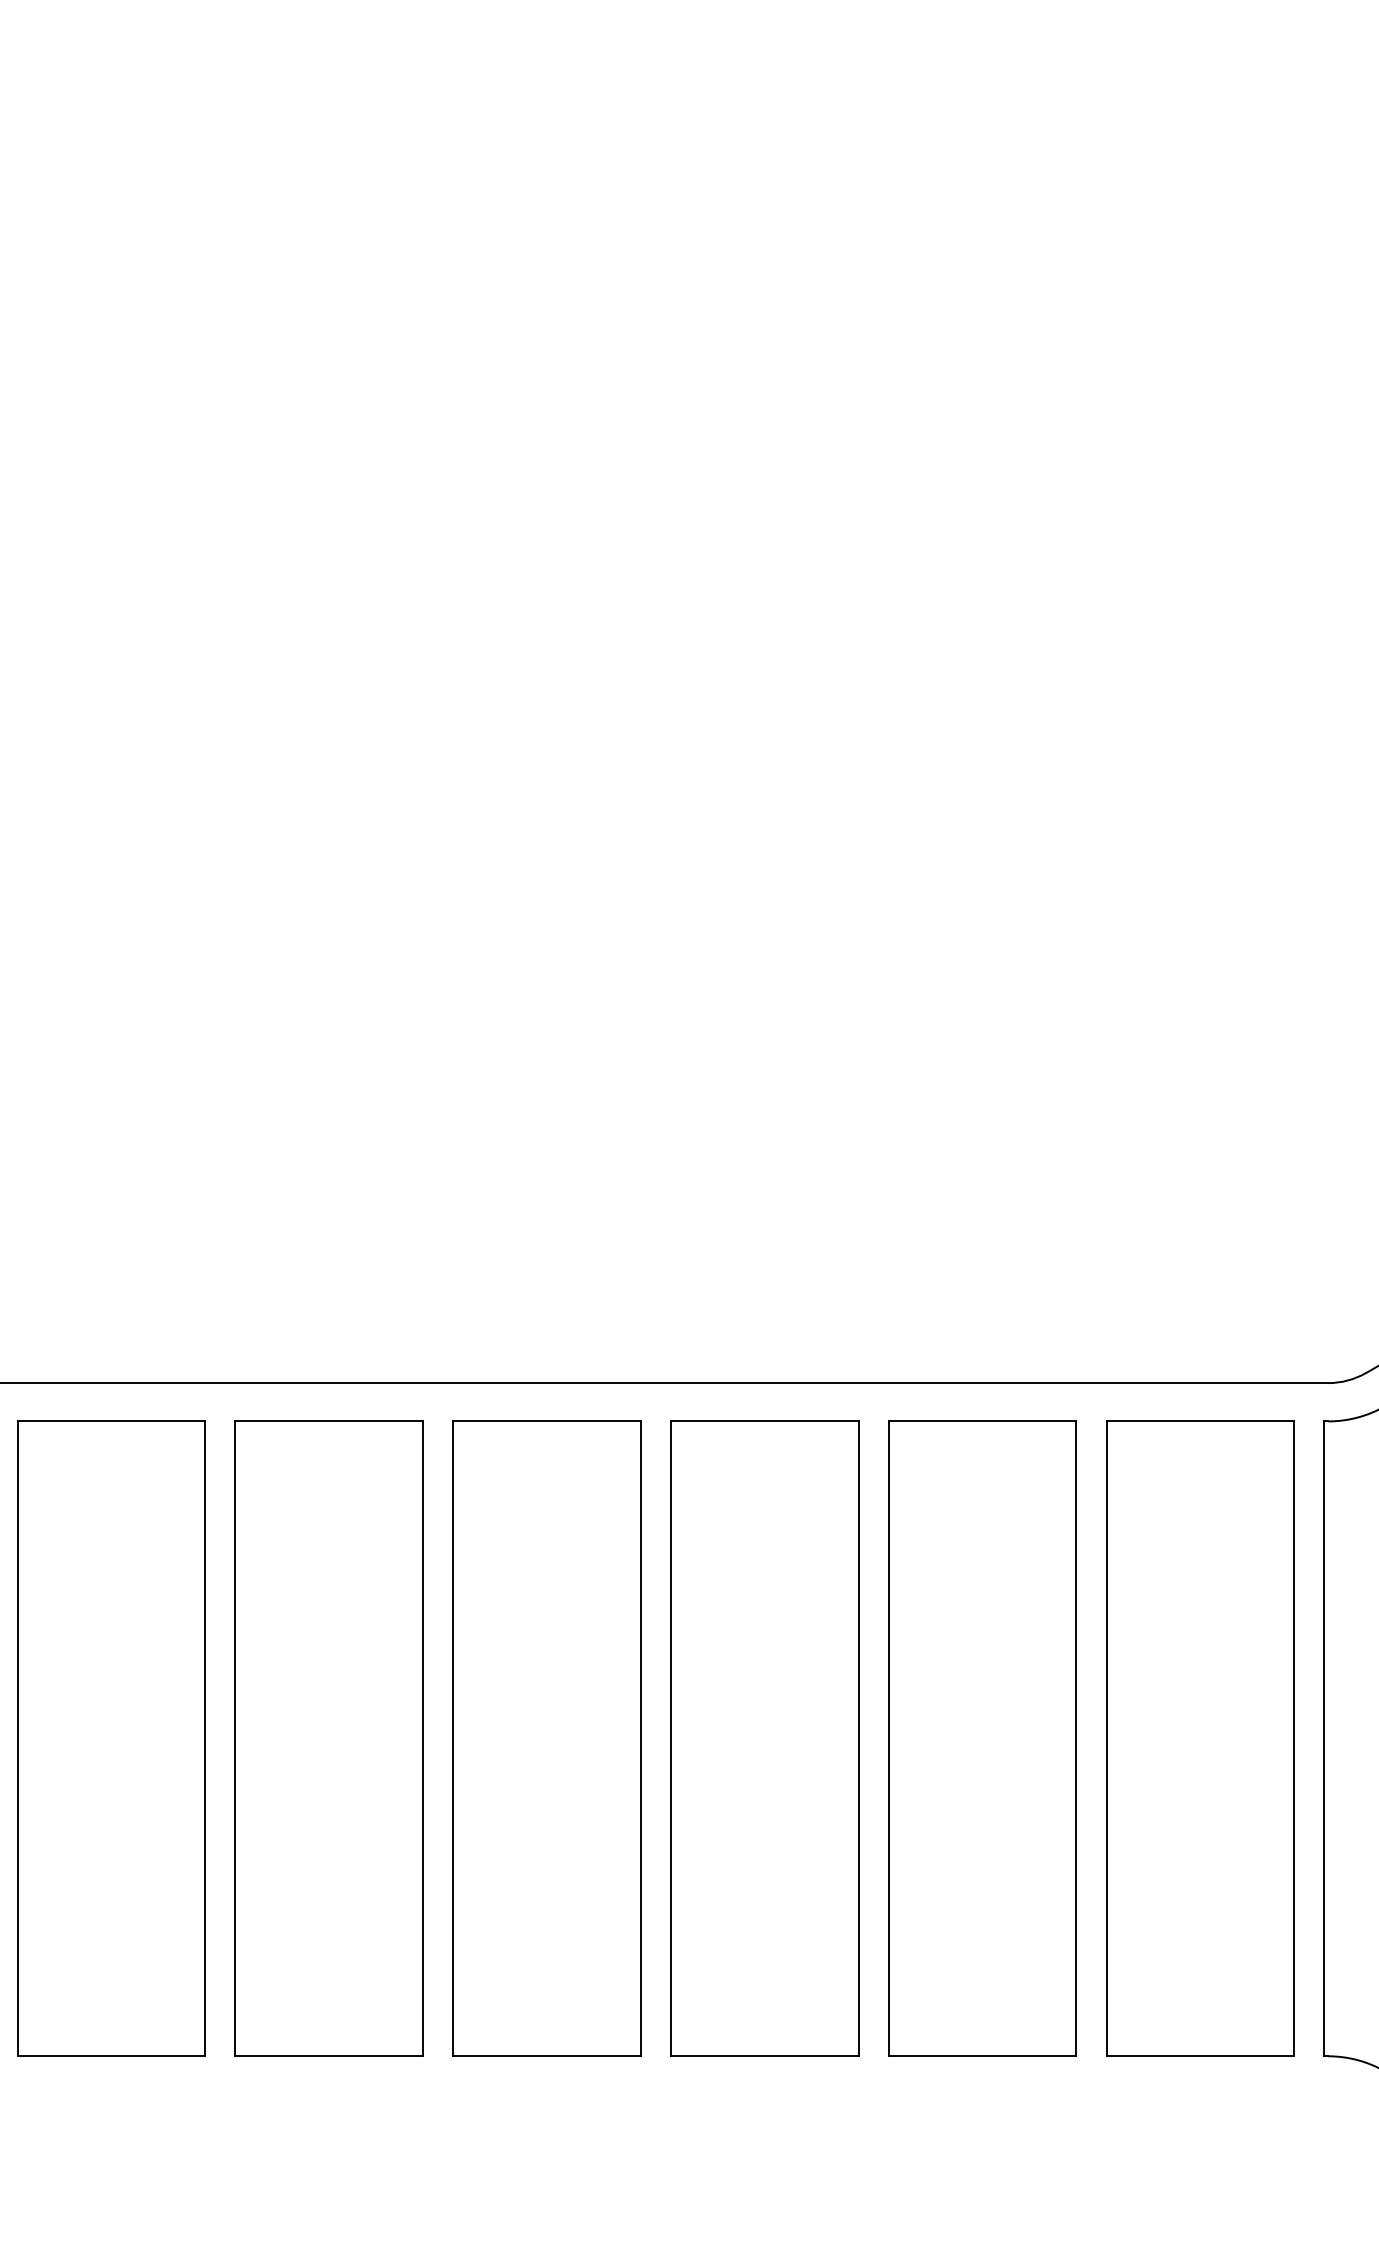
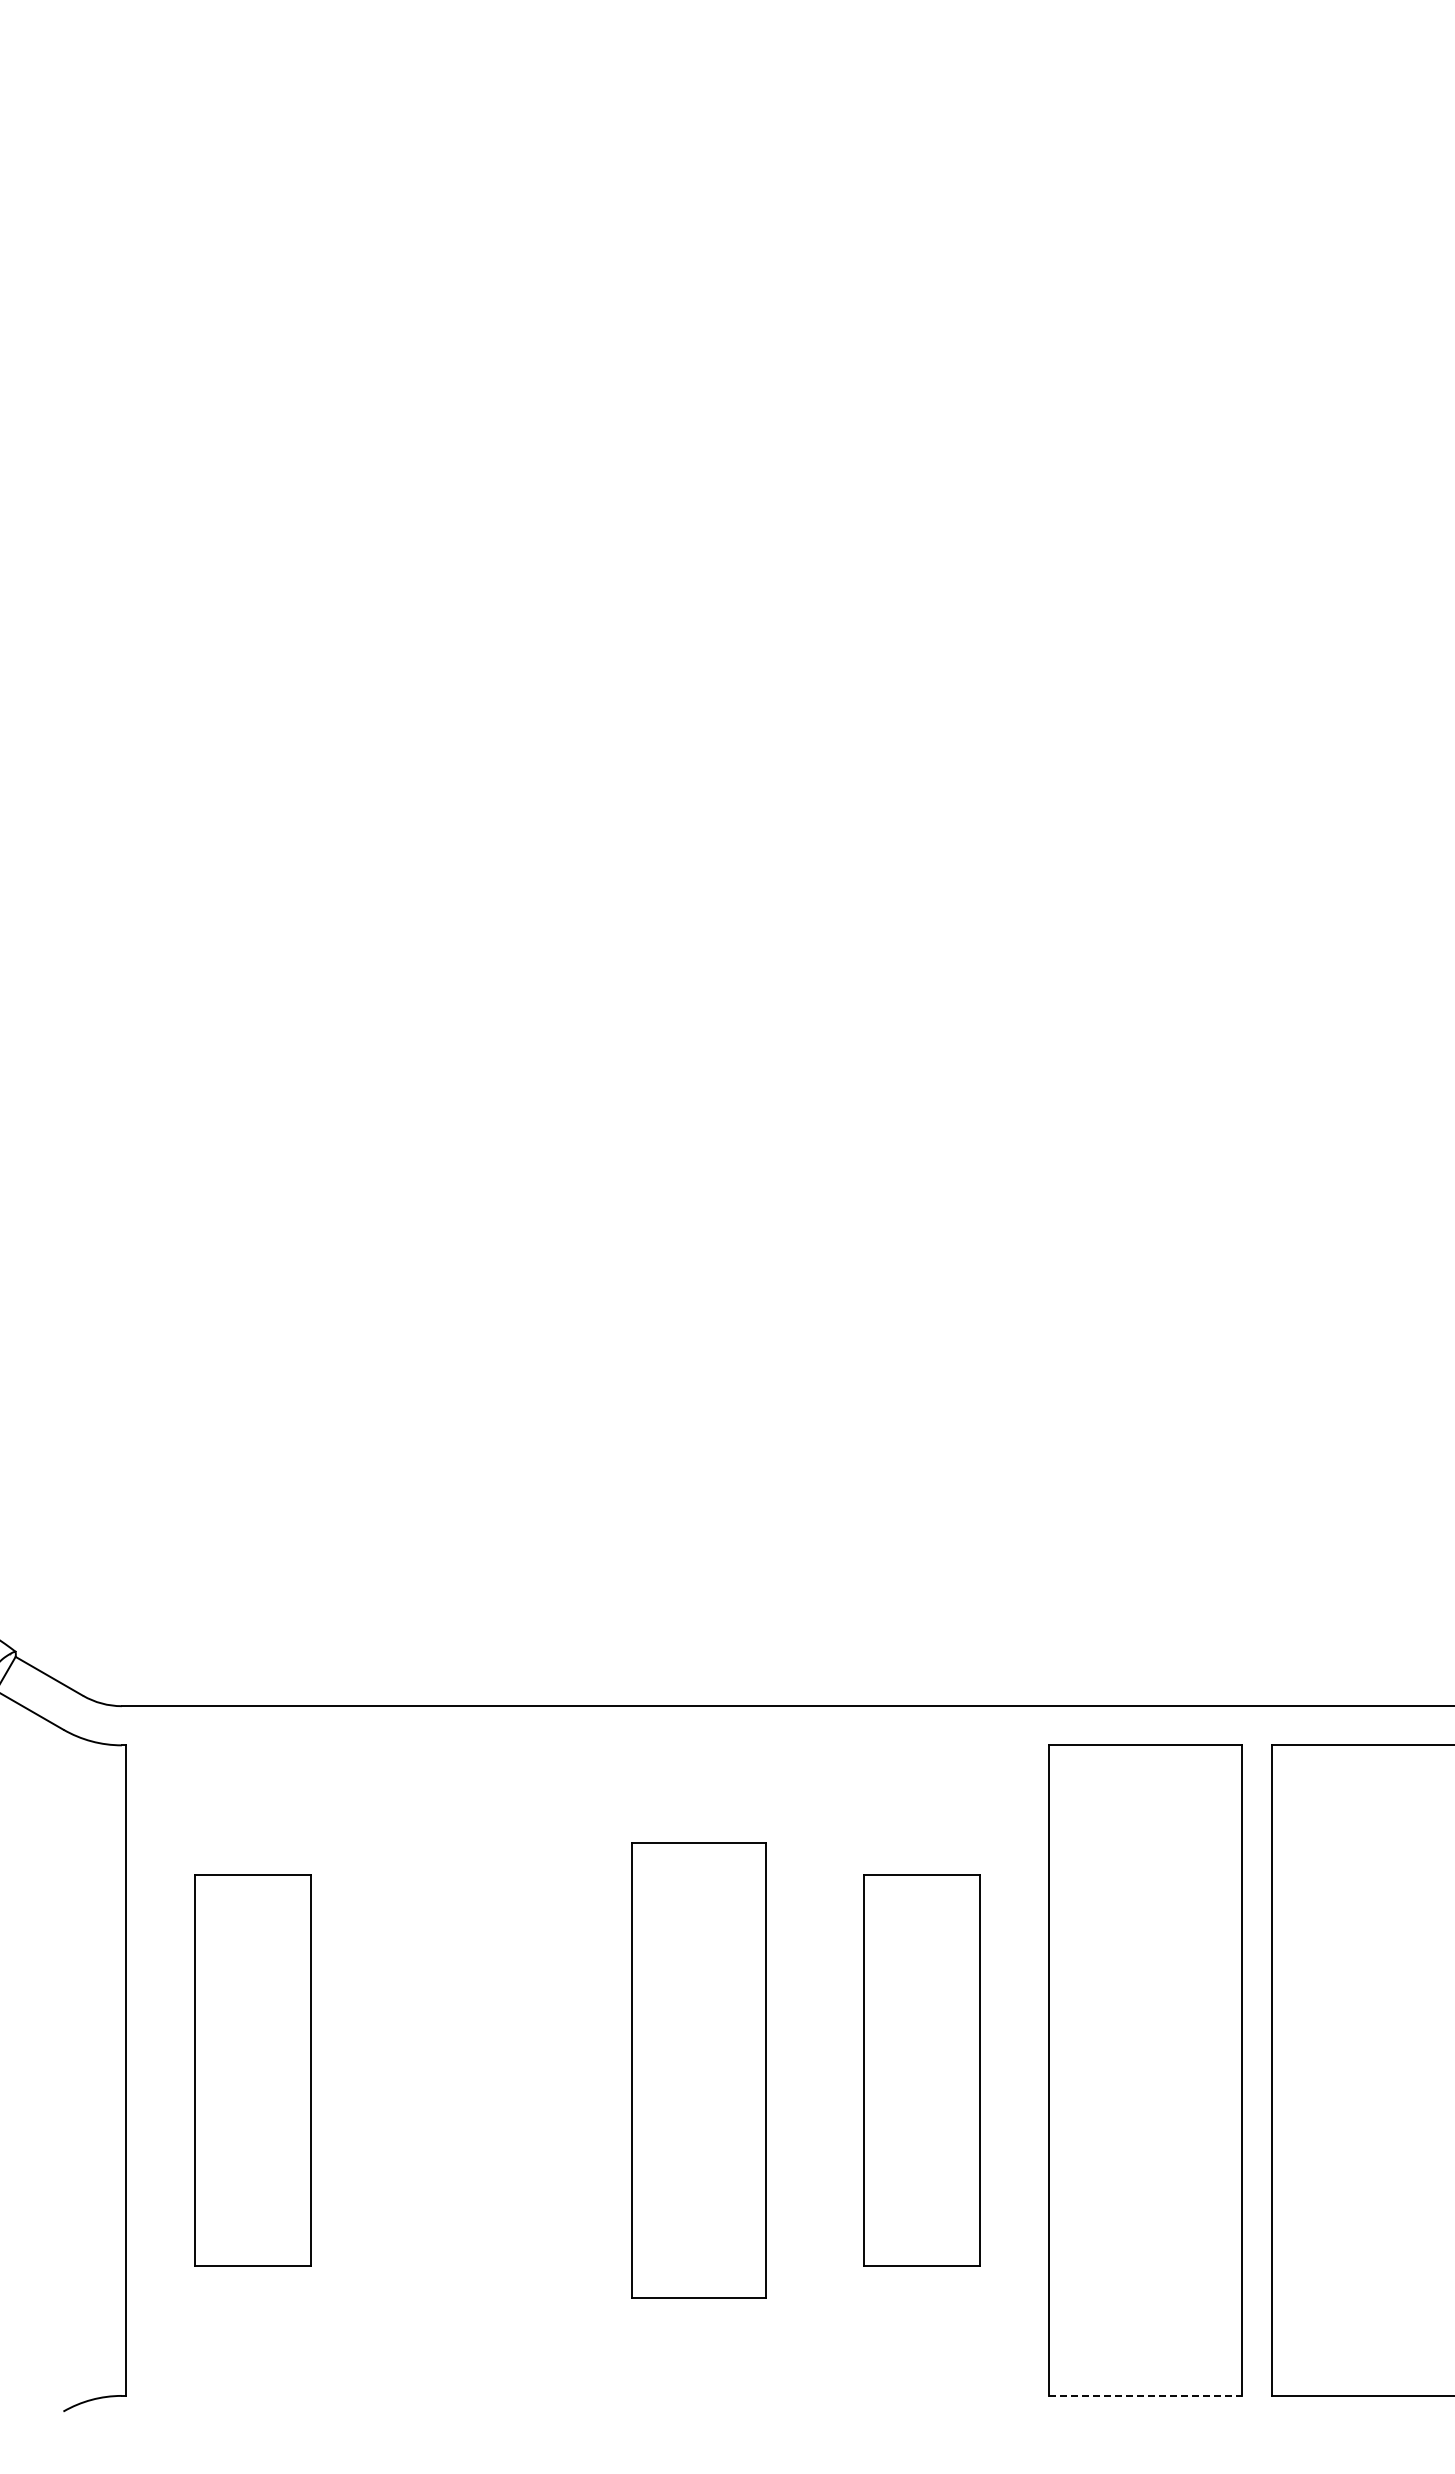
part: (111, 1738) -> (252, 2070), size x0.6
part: (328, 1738) -> (475, 2070), removed
part: (546, 1738) -> (698, 2070), size x0.7
part: (764, 1738) -> (921, 2070), size x0.6
line: (982, 2055) -> (1145, 2395), solid -> dashed

